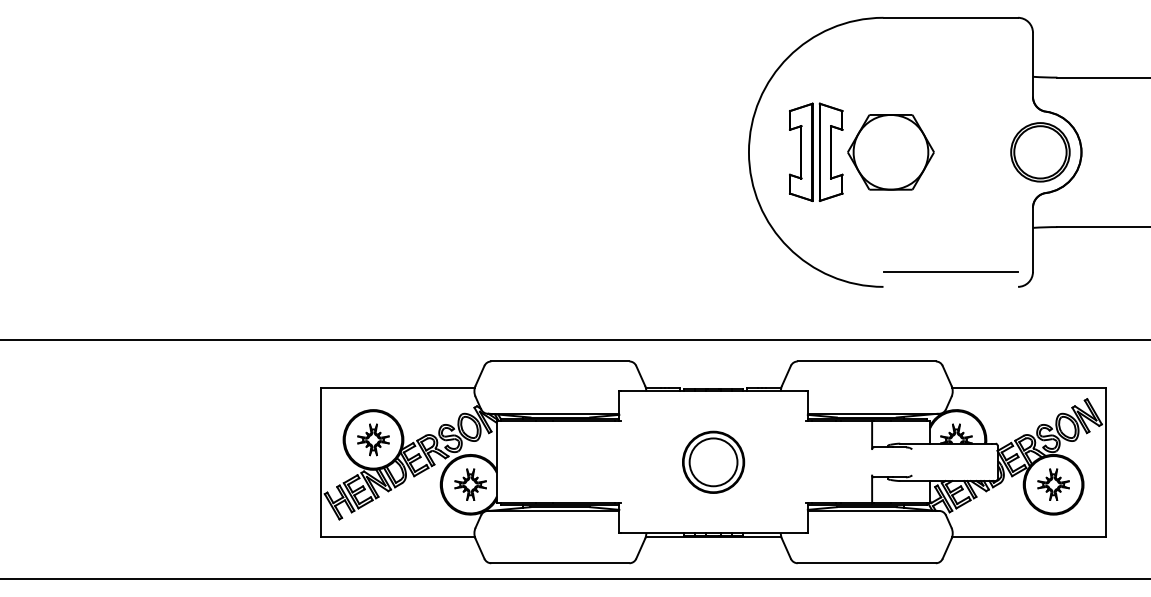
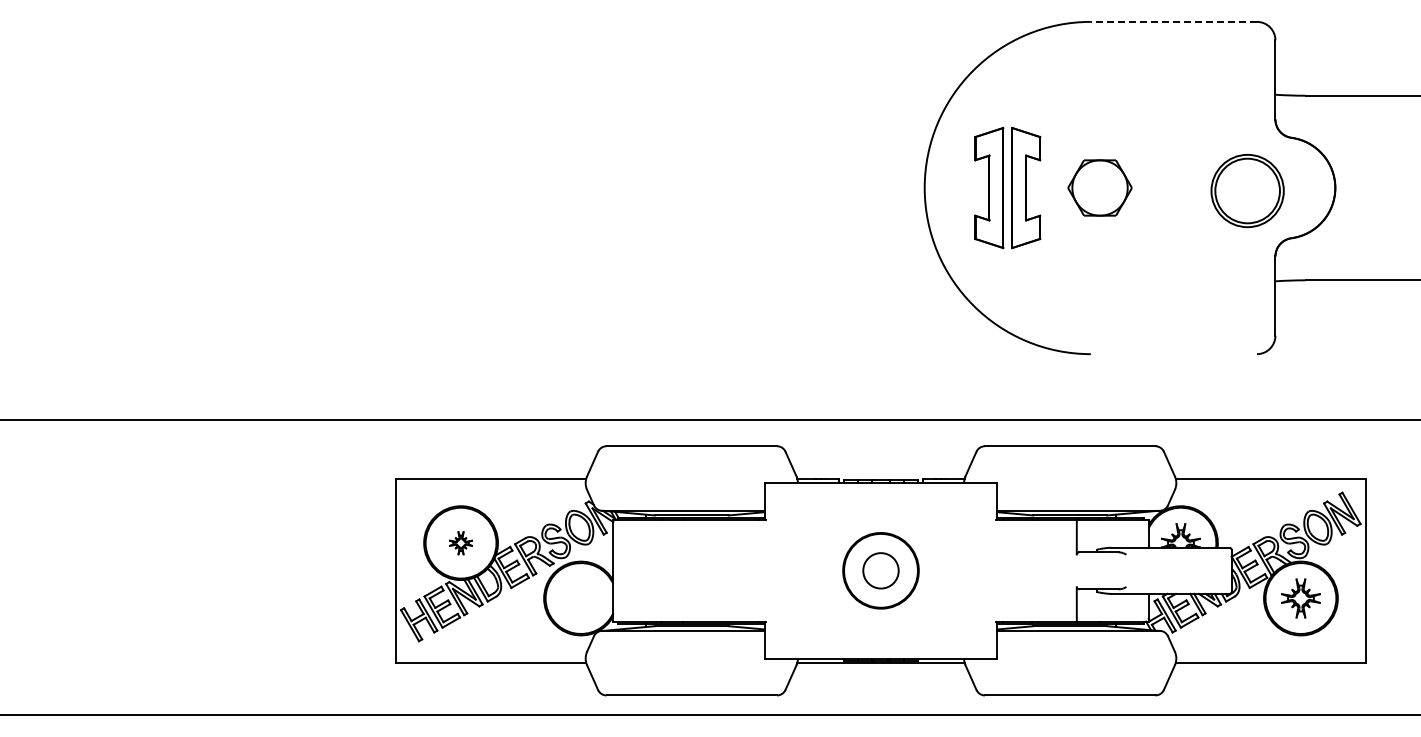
line: (950, 17) -> (1173, 21), solid -> dashed
part: (890, 151) -> (1099, 187), size x0.6
part: (1040, 152) -> (1247, 191), moved
line: (950, 272) -> (1173, 336), removed
part: (373, 440) -> (460, 543), size x0.6
circle: (713, 462) -> (880, 570), size x0.6
part: (470, 484) -> (580, 598), removed

